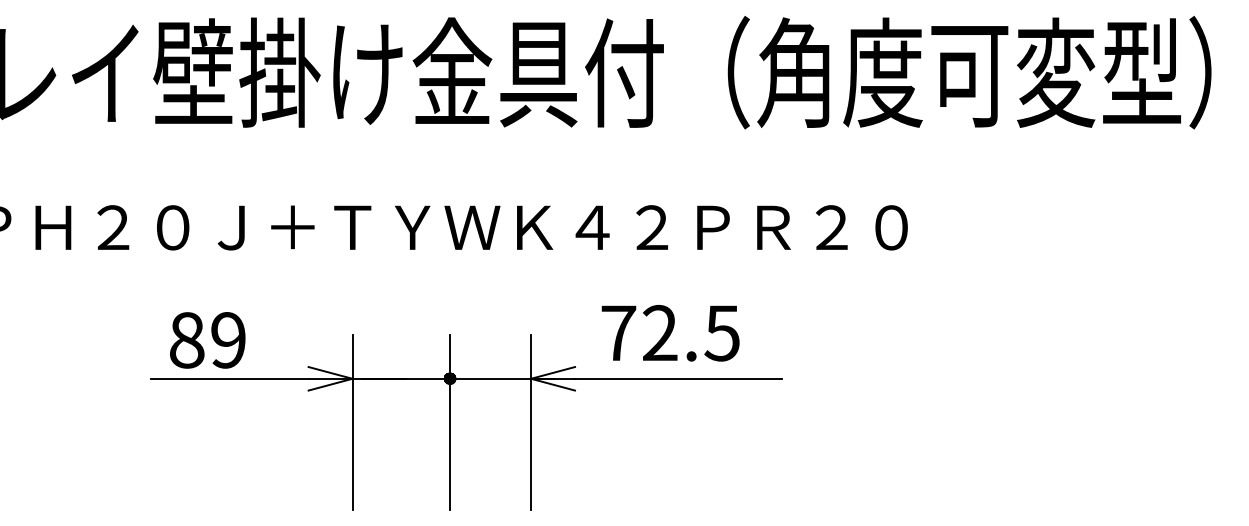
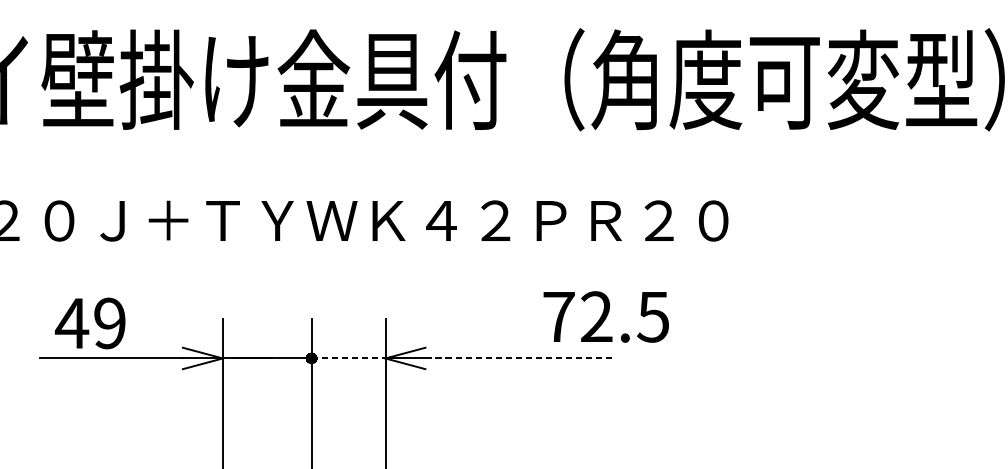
text: (670, 333) -> (606, 317), moved
text: (186, 340) -> (71, 323), 89 -> 49
line: (491, 378) -> (349, 358), solid -> dashed
line: (678, 378) -> (519, 358), solid -> dashed

